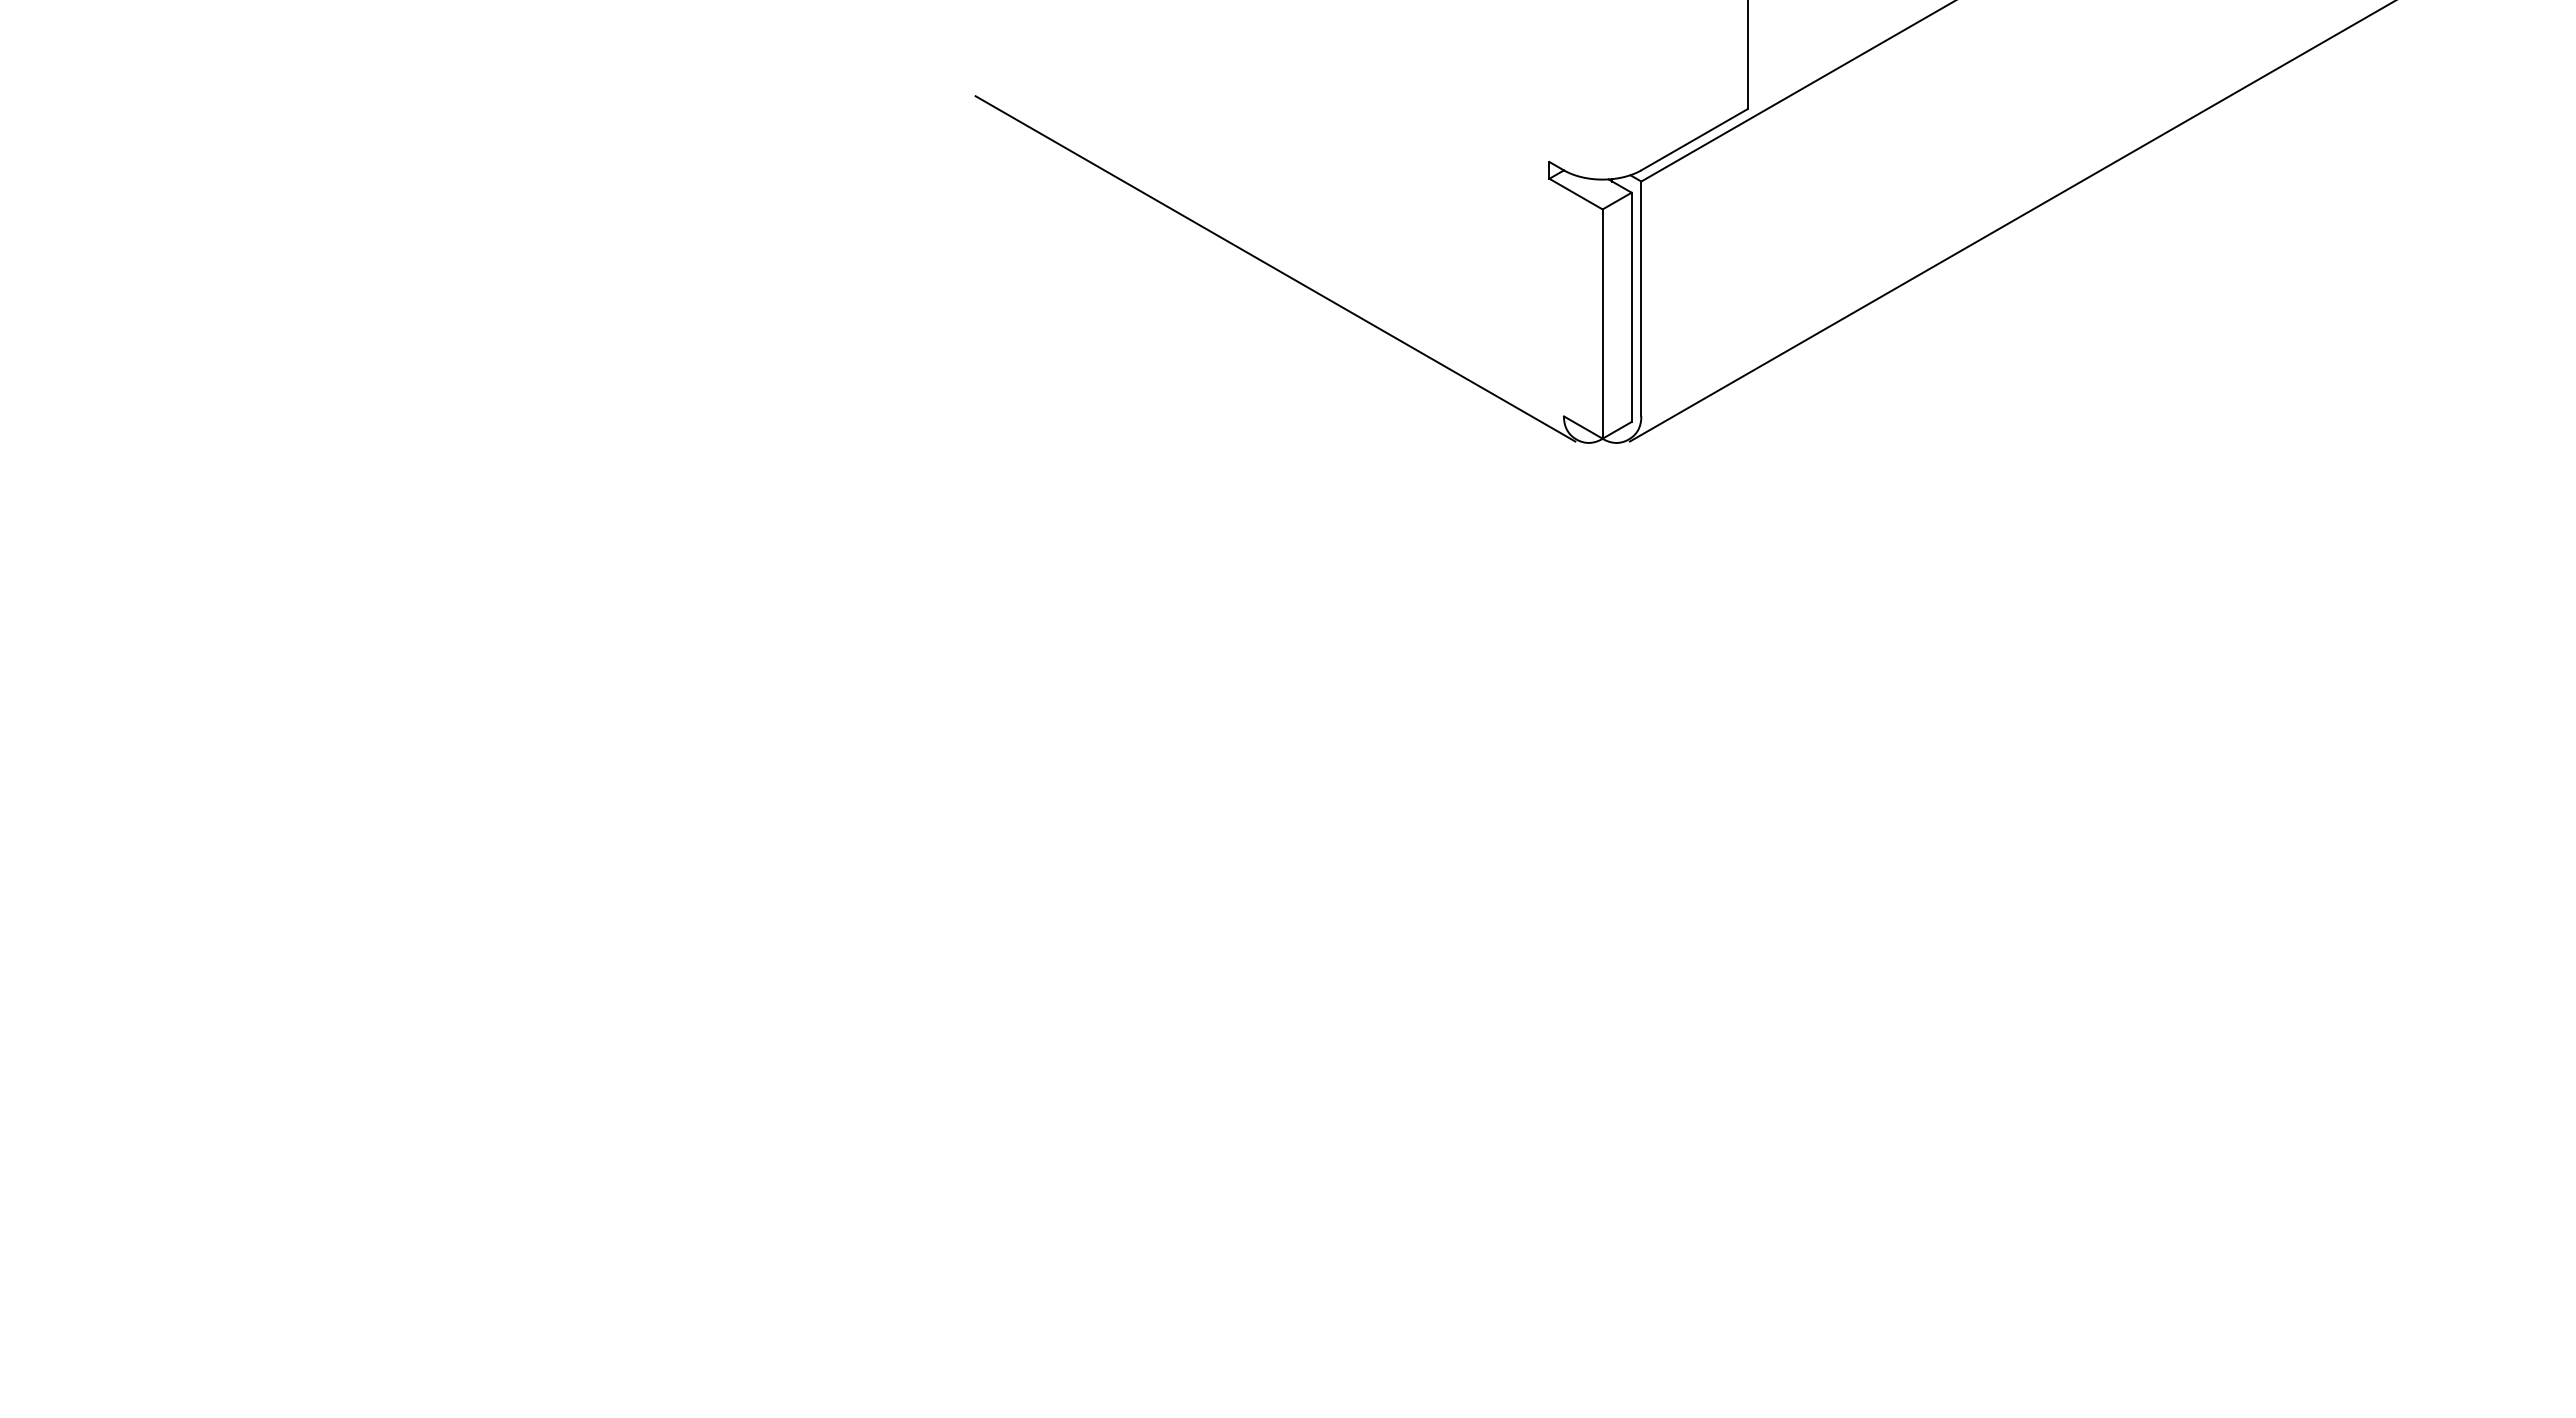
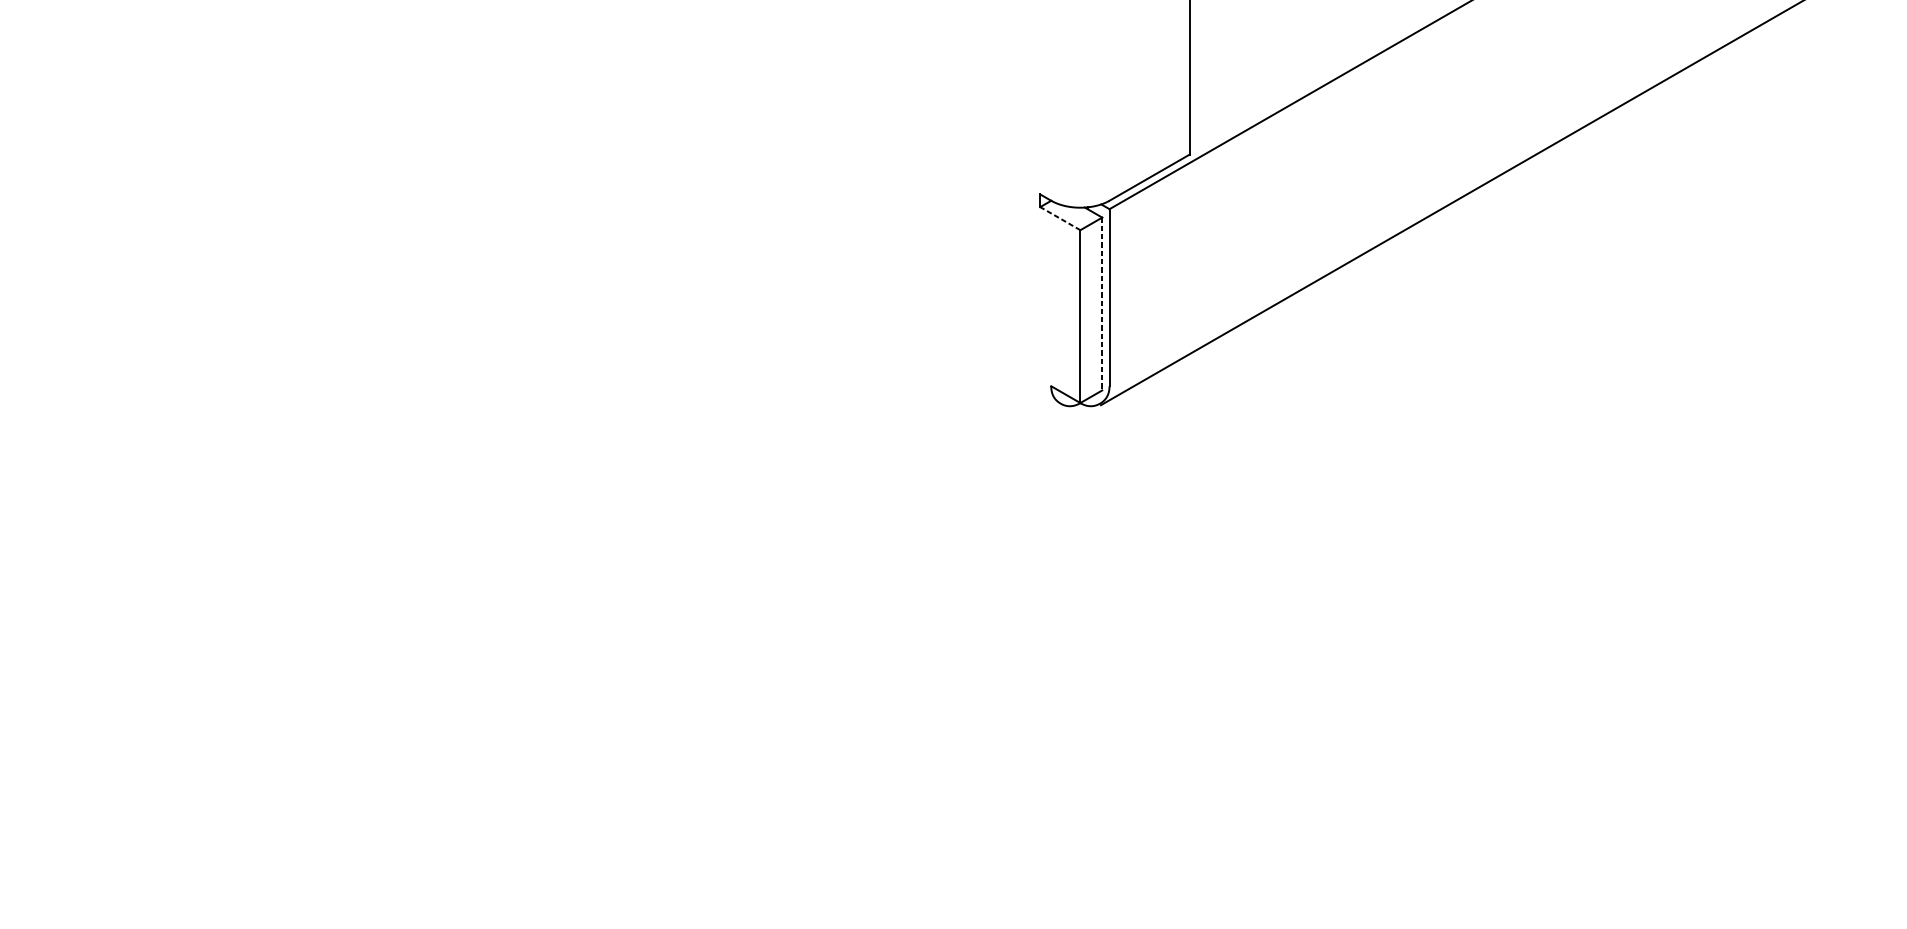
line: (1576, 194) -> (1060, 218), solid -> dashed
line: (1275, 268) -> (833, 274), removed
line: (1631, 307) -> (1102, 304), solid -> dashed

